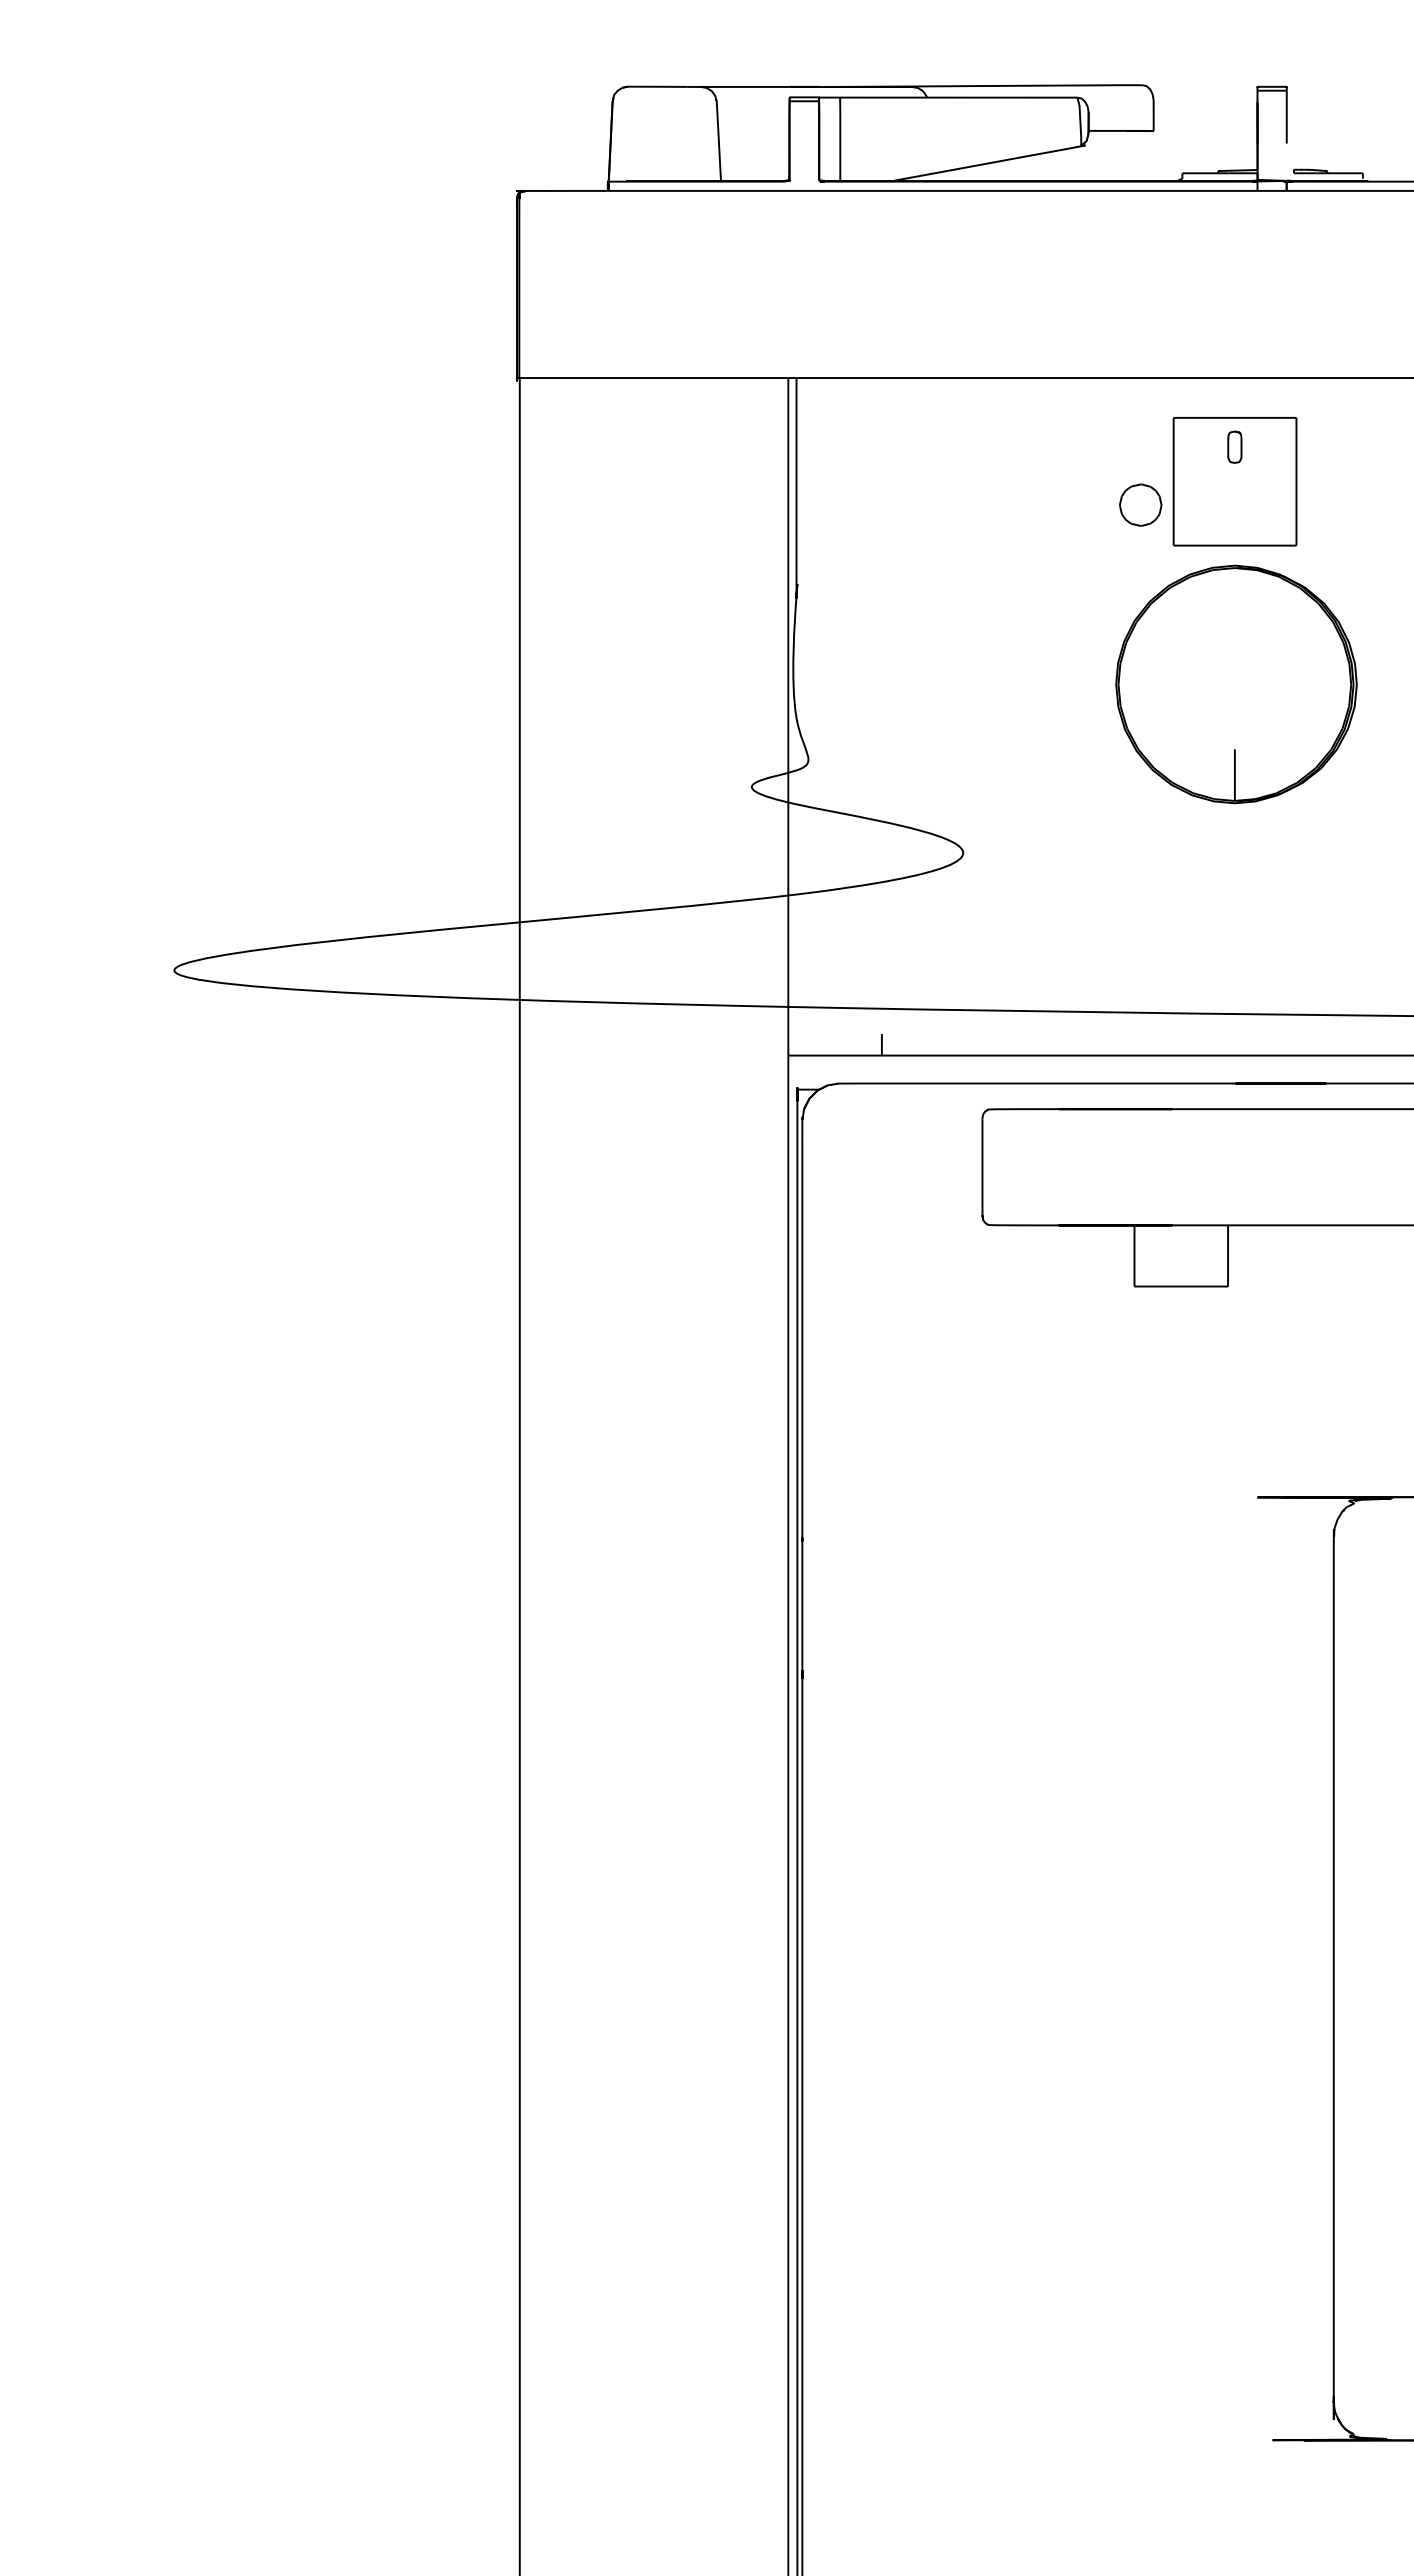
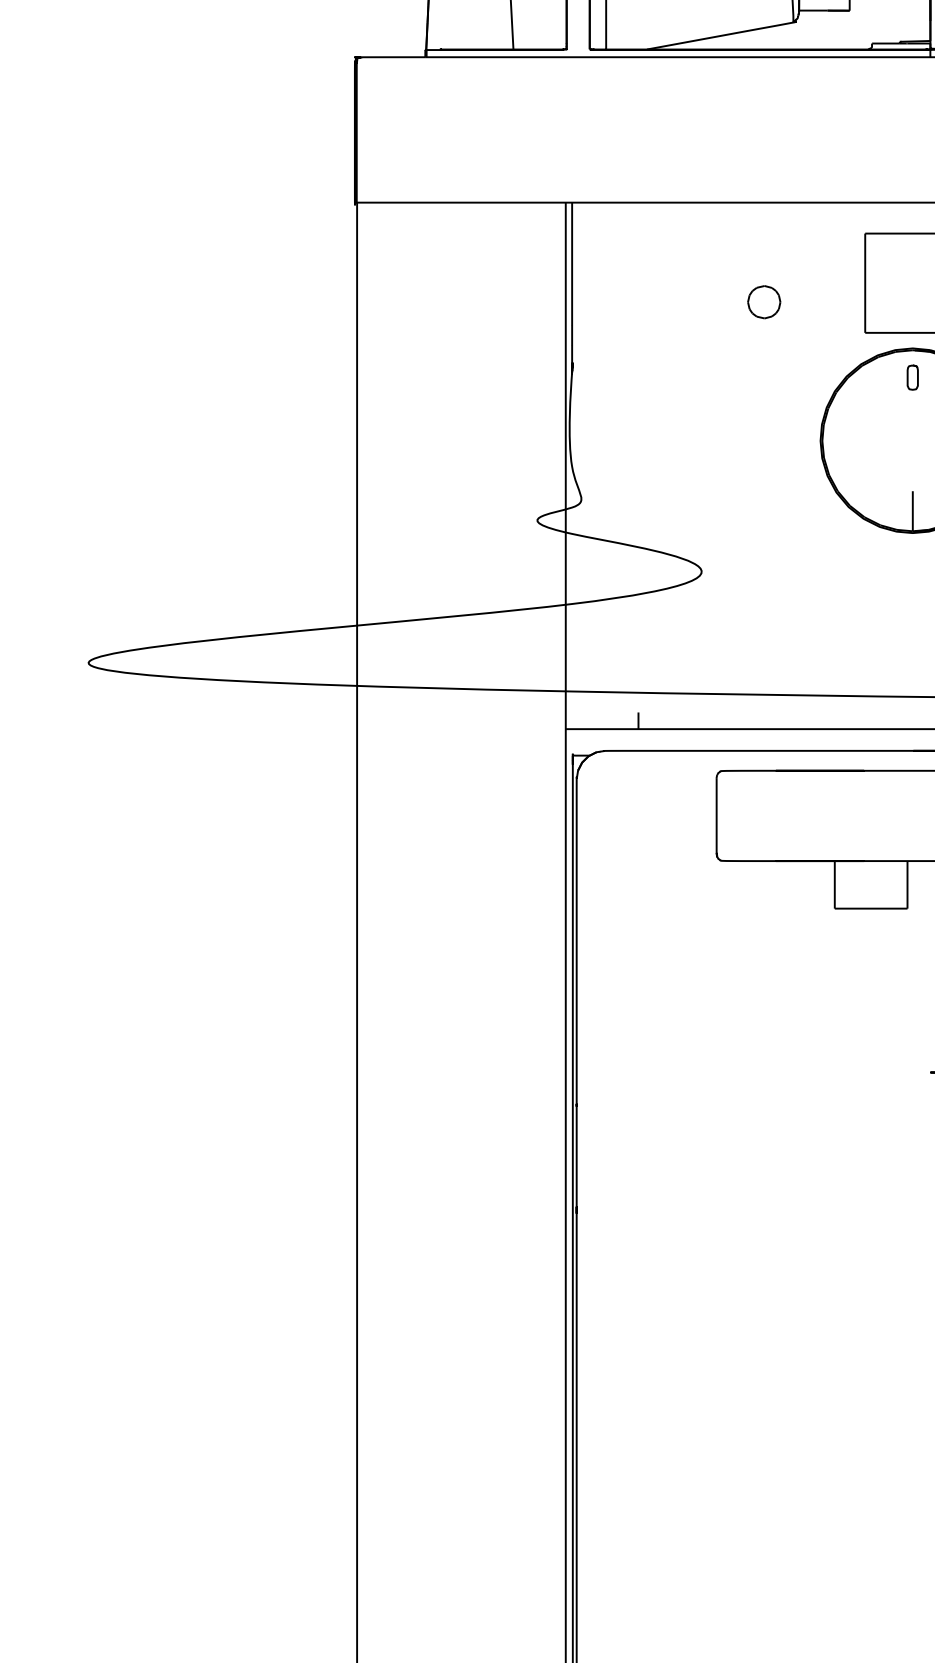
part: (1234, 446) -> (912, 377), moved
part: (1140, 504) -> (764, 301), moved

